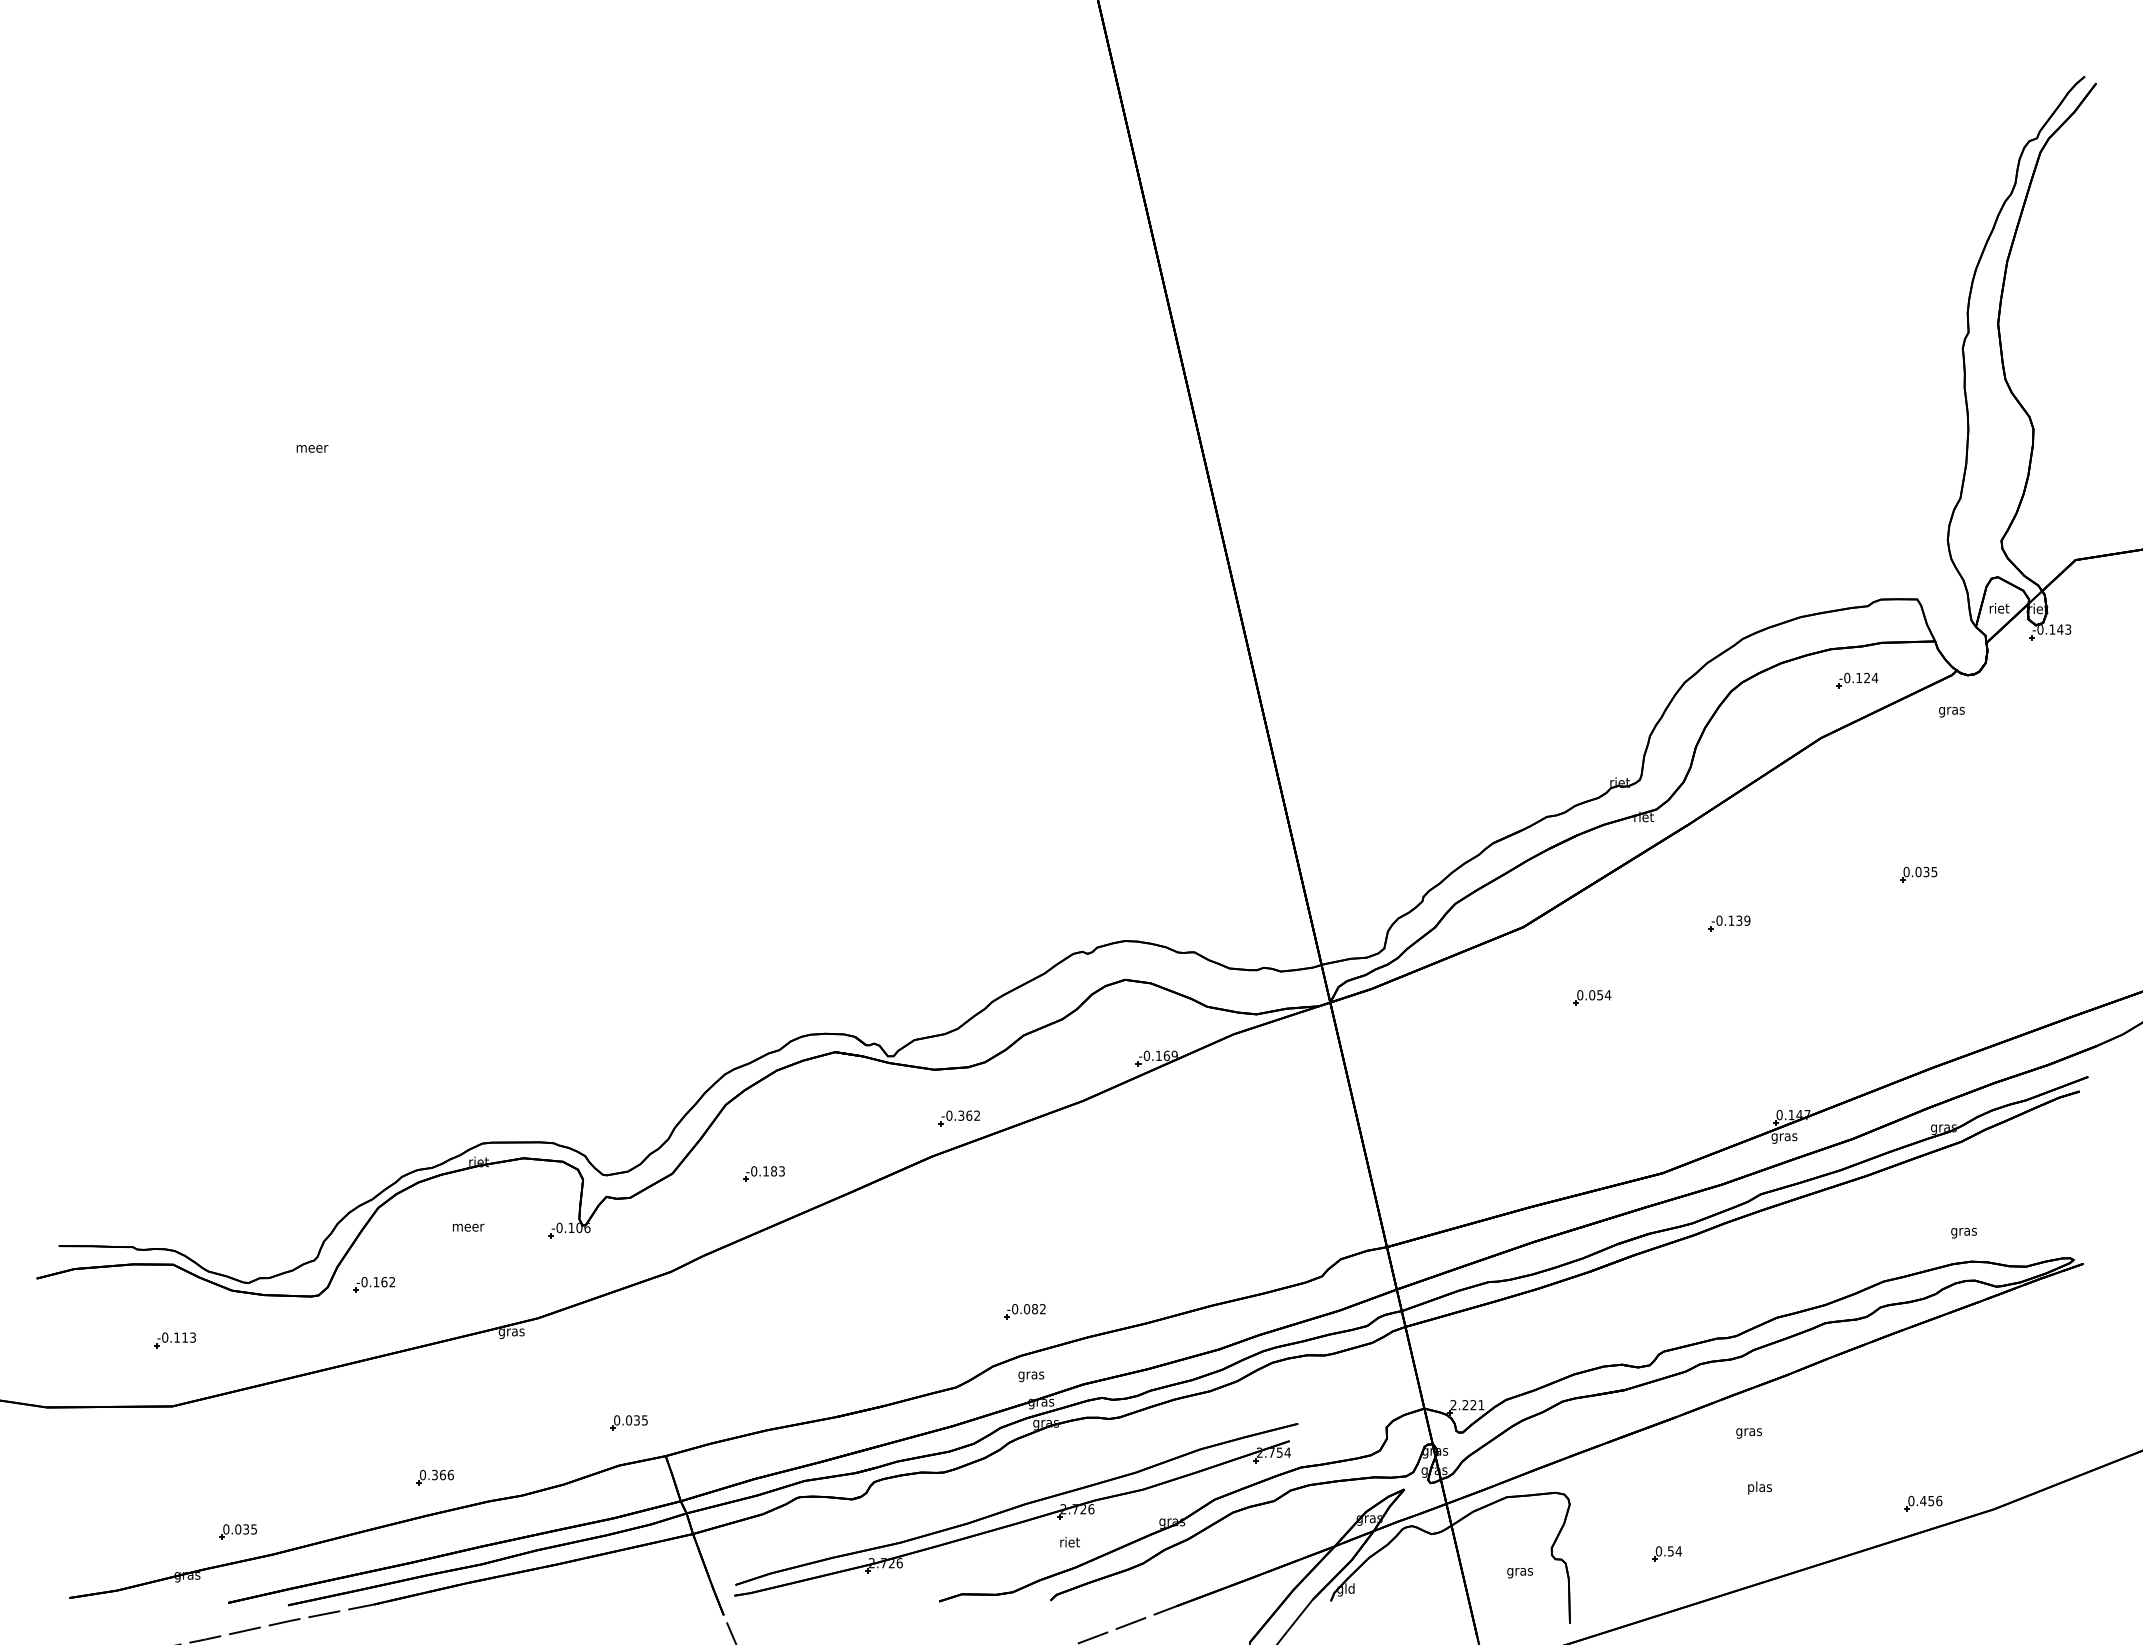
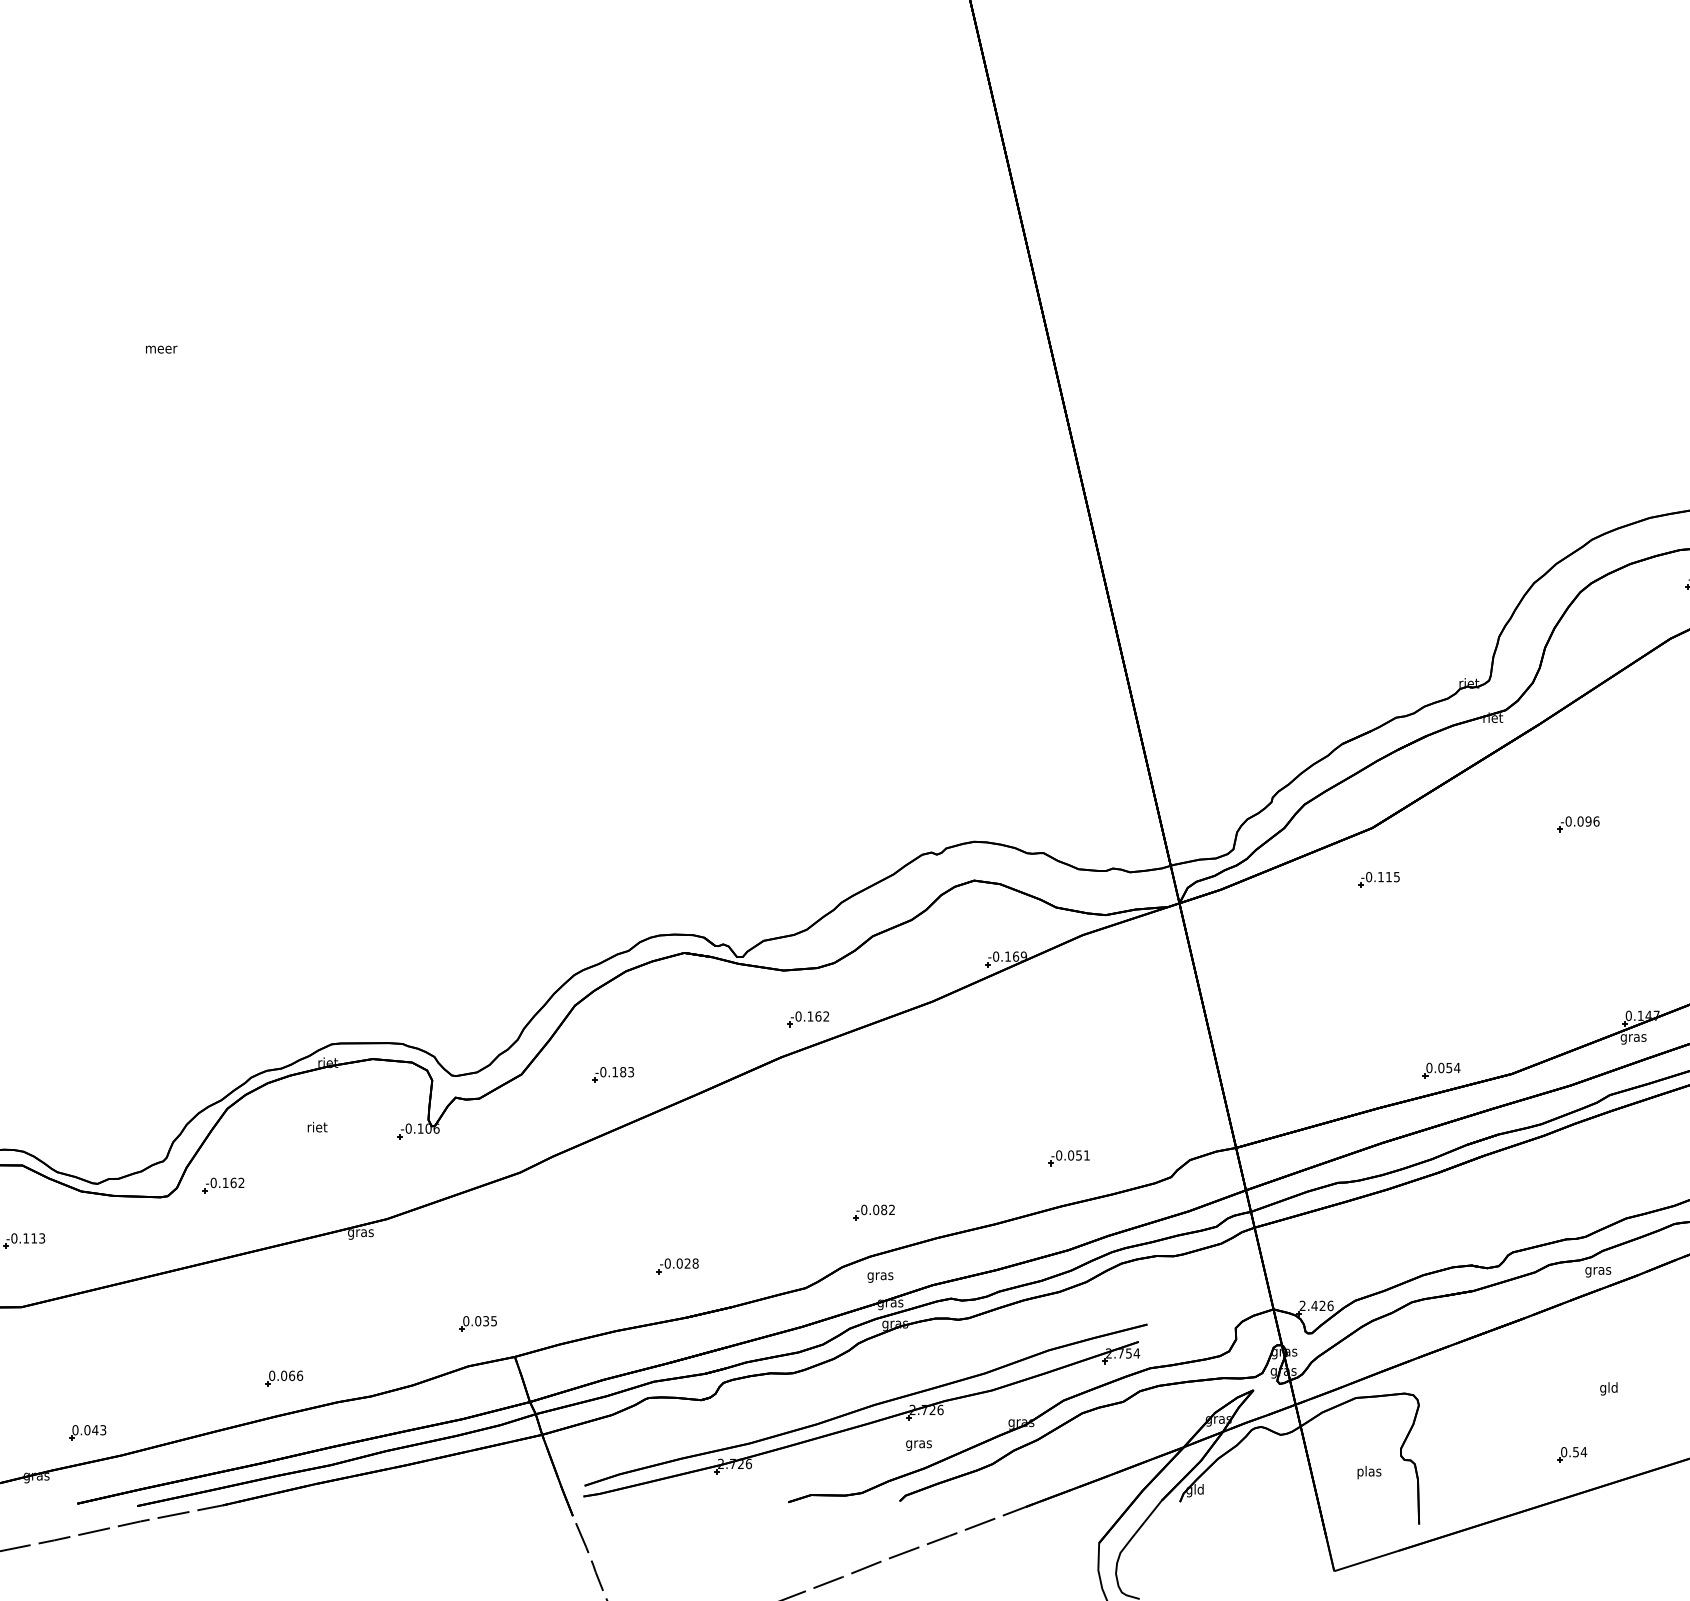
text: (1739, 920) -> (1588, 821), -0.139 -> -0.096
part: (1529, 978) -> (1378, 879), added
part: (1592, 997) -> (1441, 1070), moved
text: (961, 1115) -> (810, 1016), -0.362 -> -0.162
text: (468, 1226) -> (317, 1127), meer -> riet
part: (1219, 1257) -> (1068, 1158), added
part: (828, 1365) -> (677, 1266), added
text: (1473, 1405) -> (1322, 1306), 2.221 -> 2.426
text: (1748, 1433) -> (1597, 1272), moved
text: (434, 1475) -> (283, 1376), 0.366 -> 0.066
text: (1759, 1487) -> (1608, 1388), plas -> gld
text: (249, 1529) -> (98, 1430), 0.035 -> 0.043
text: (1069, 1543) -> (918, 1444), riet -> gras
part: (1667, 1553) -> (1572, 1454), moved
text: (1519, 1571) -> (1368, 1472), gras -> plas

